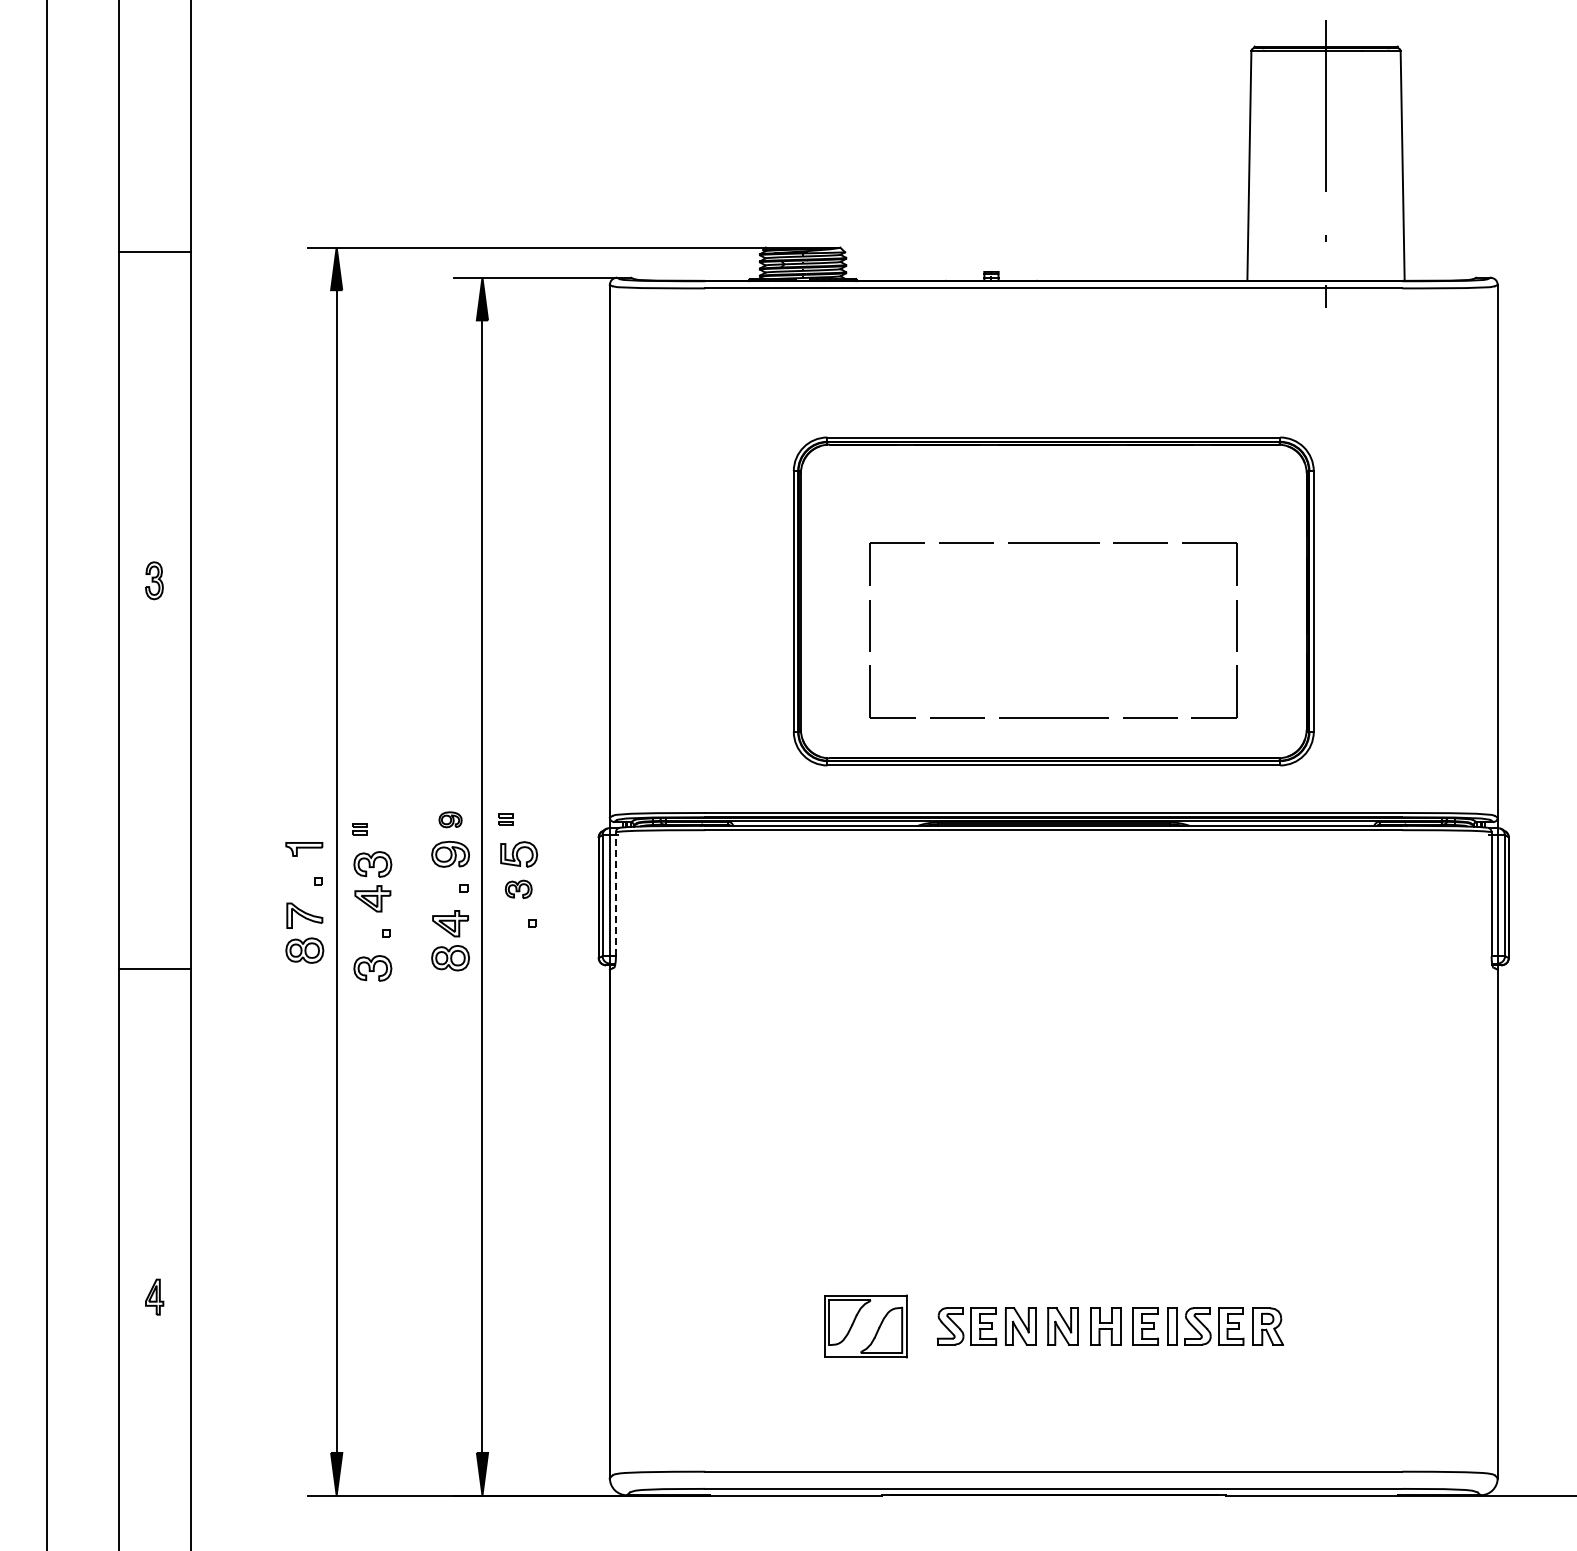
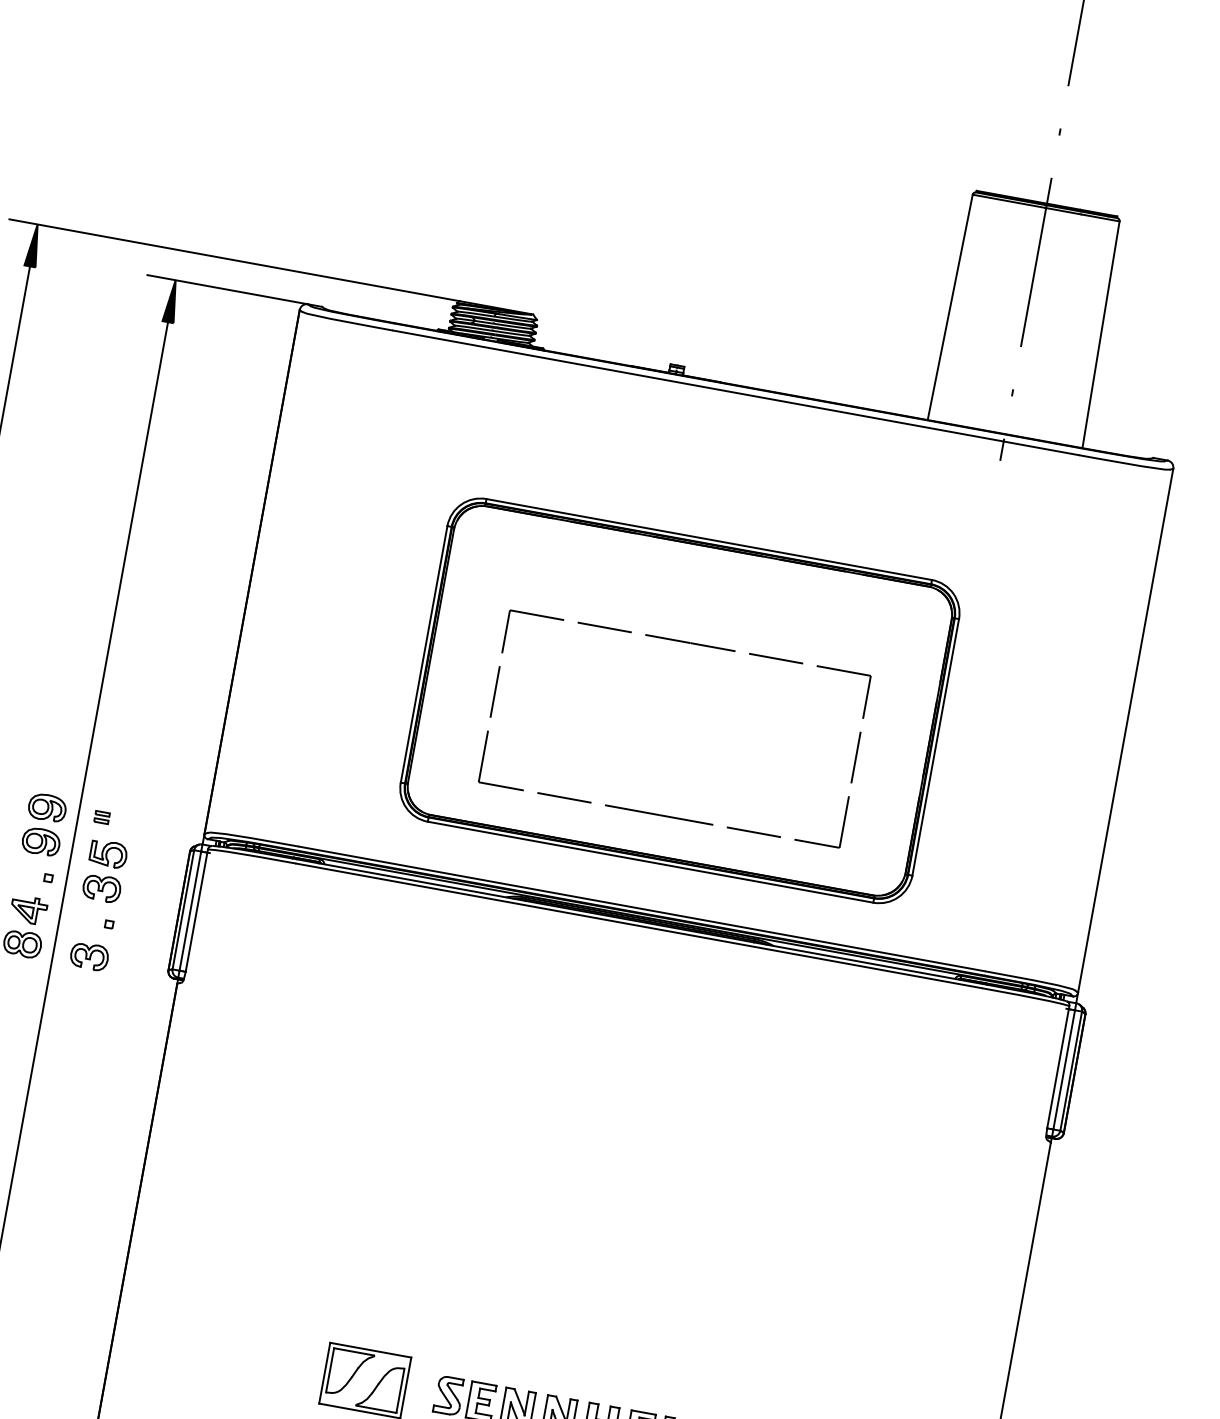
part: (450, 819) -> (47, 807), size x1.67
part: (518, 889) -> (101, 888), size x1.43
line: (616, 893) -> (197, 909), dashed -> solid
part: (518, 958) -> (89, 956), added

